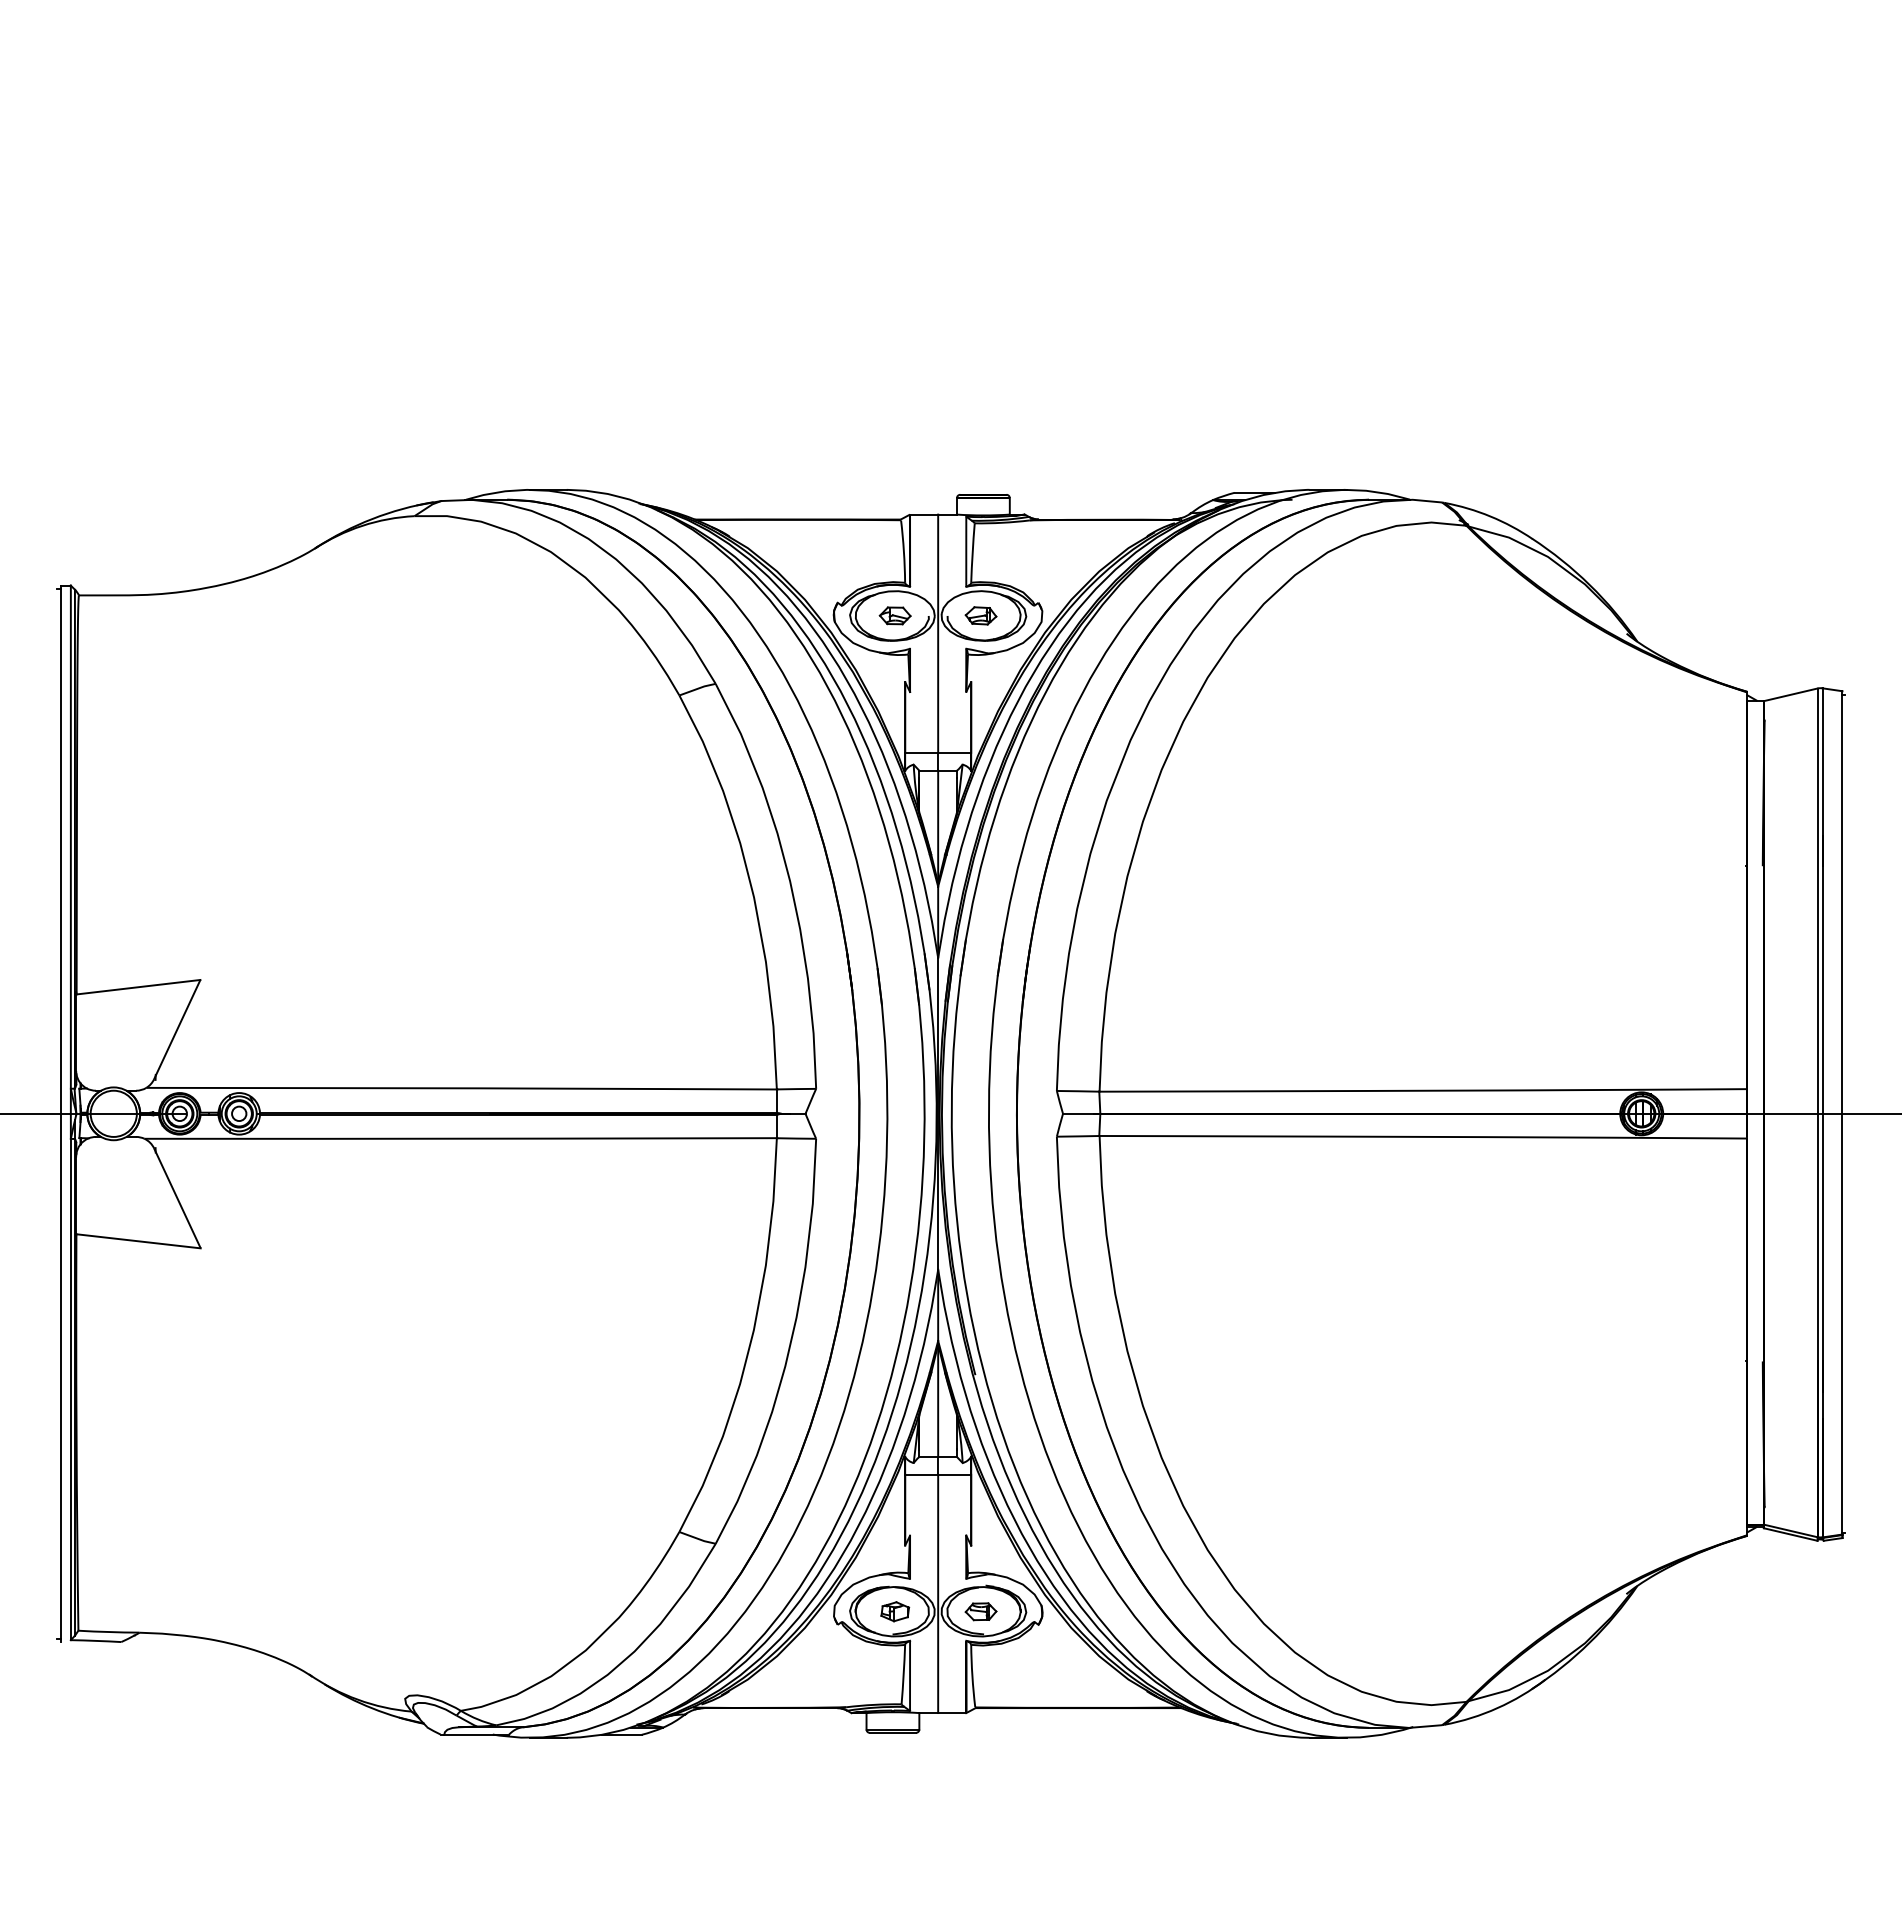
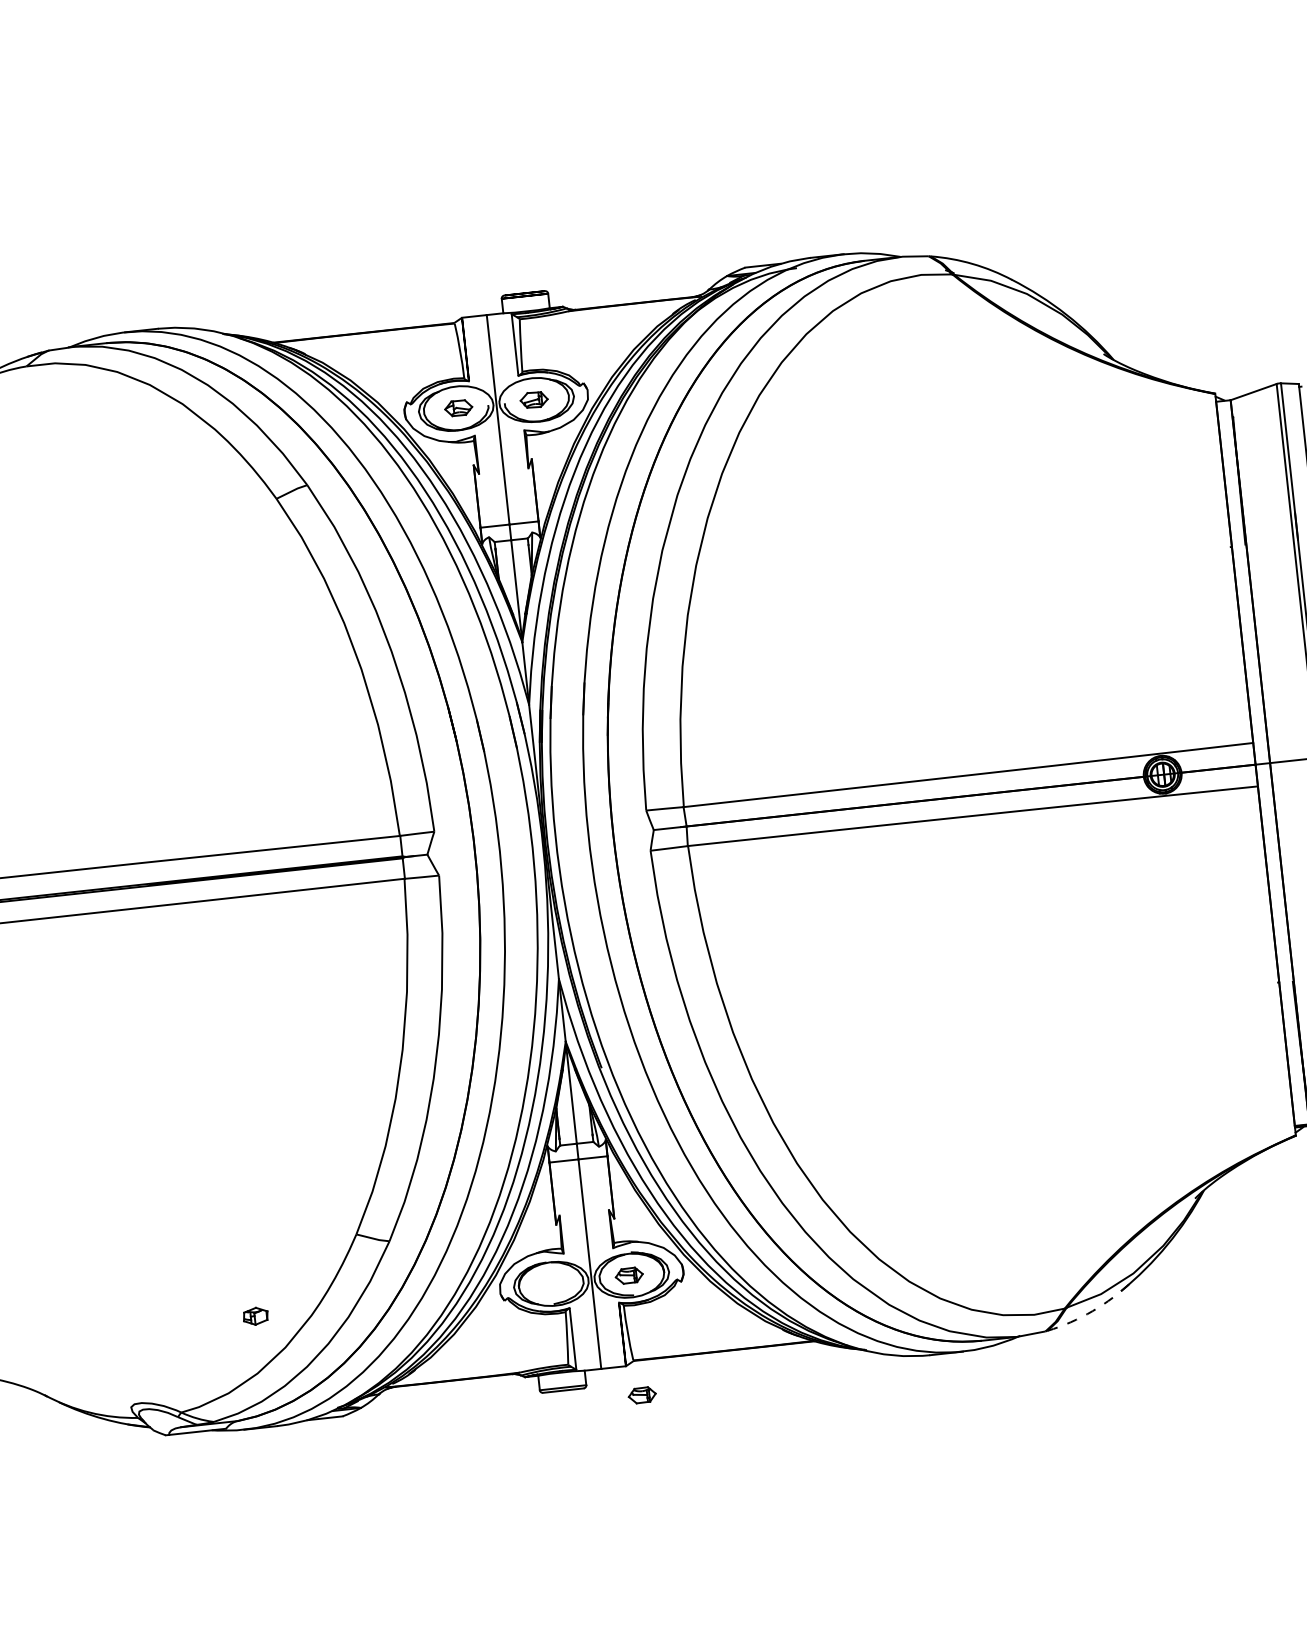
part: (895, 1611) -> (255, 1316), moved
arc: (1497, 1708) -> (1092, 1311), solid -> dashed
part: (980, 1747) -> (641, 1395), added

